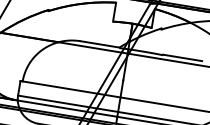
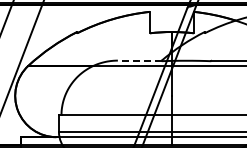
line: (99, 44) -> (139, 60), solid -> dashed

